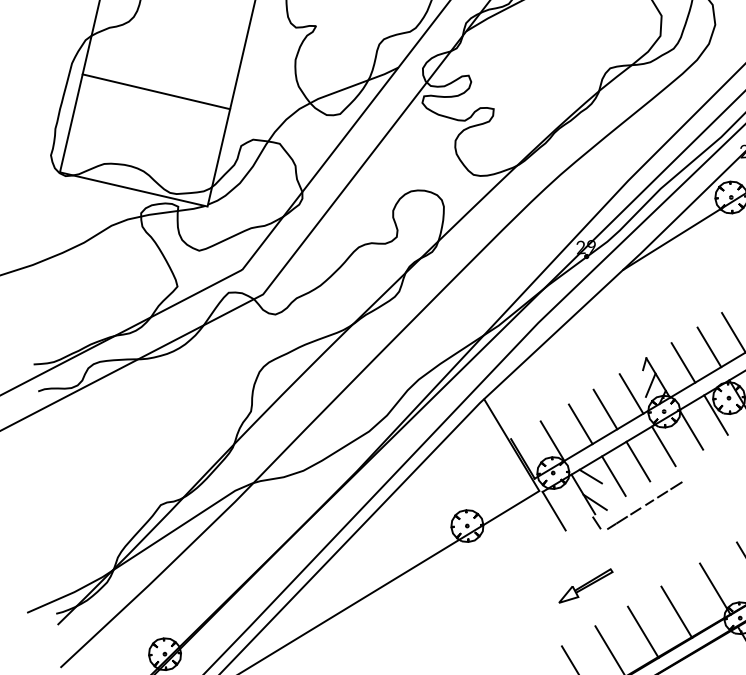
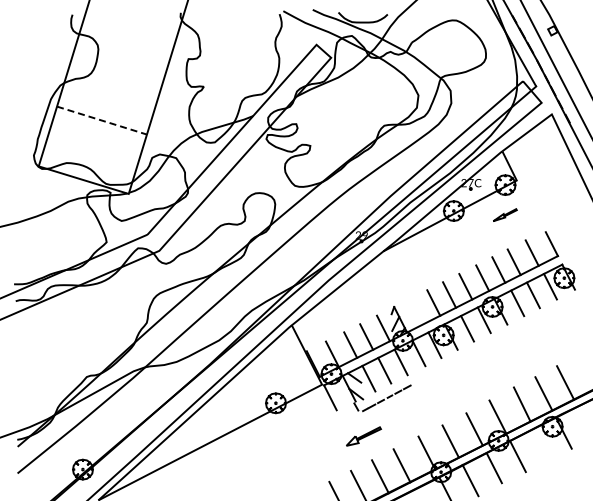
line: (157, 91) -> (102, 120), solid -> dashed
line: (682, 362) -> (416, 311), removed
part: (585, 585) -> (363, 436), moved

